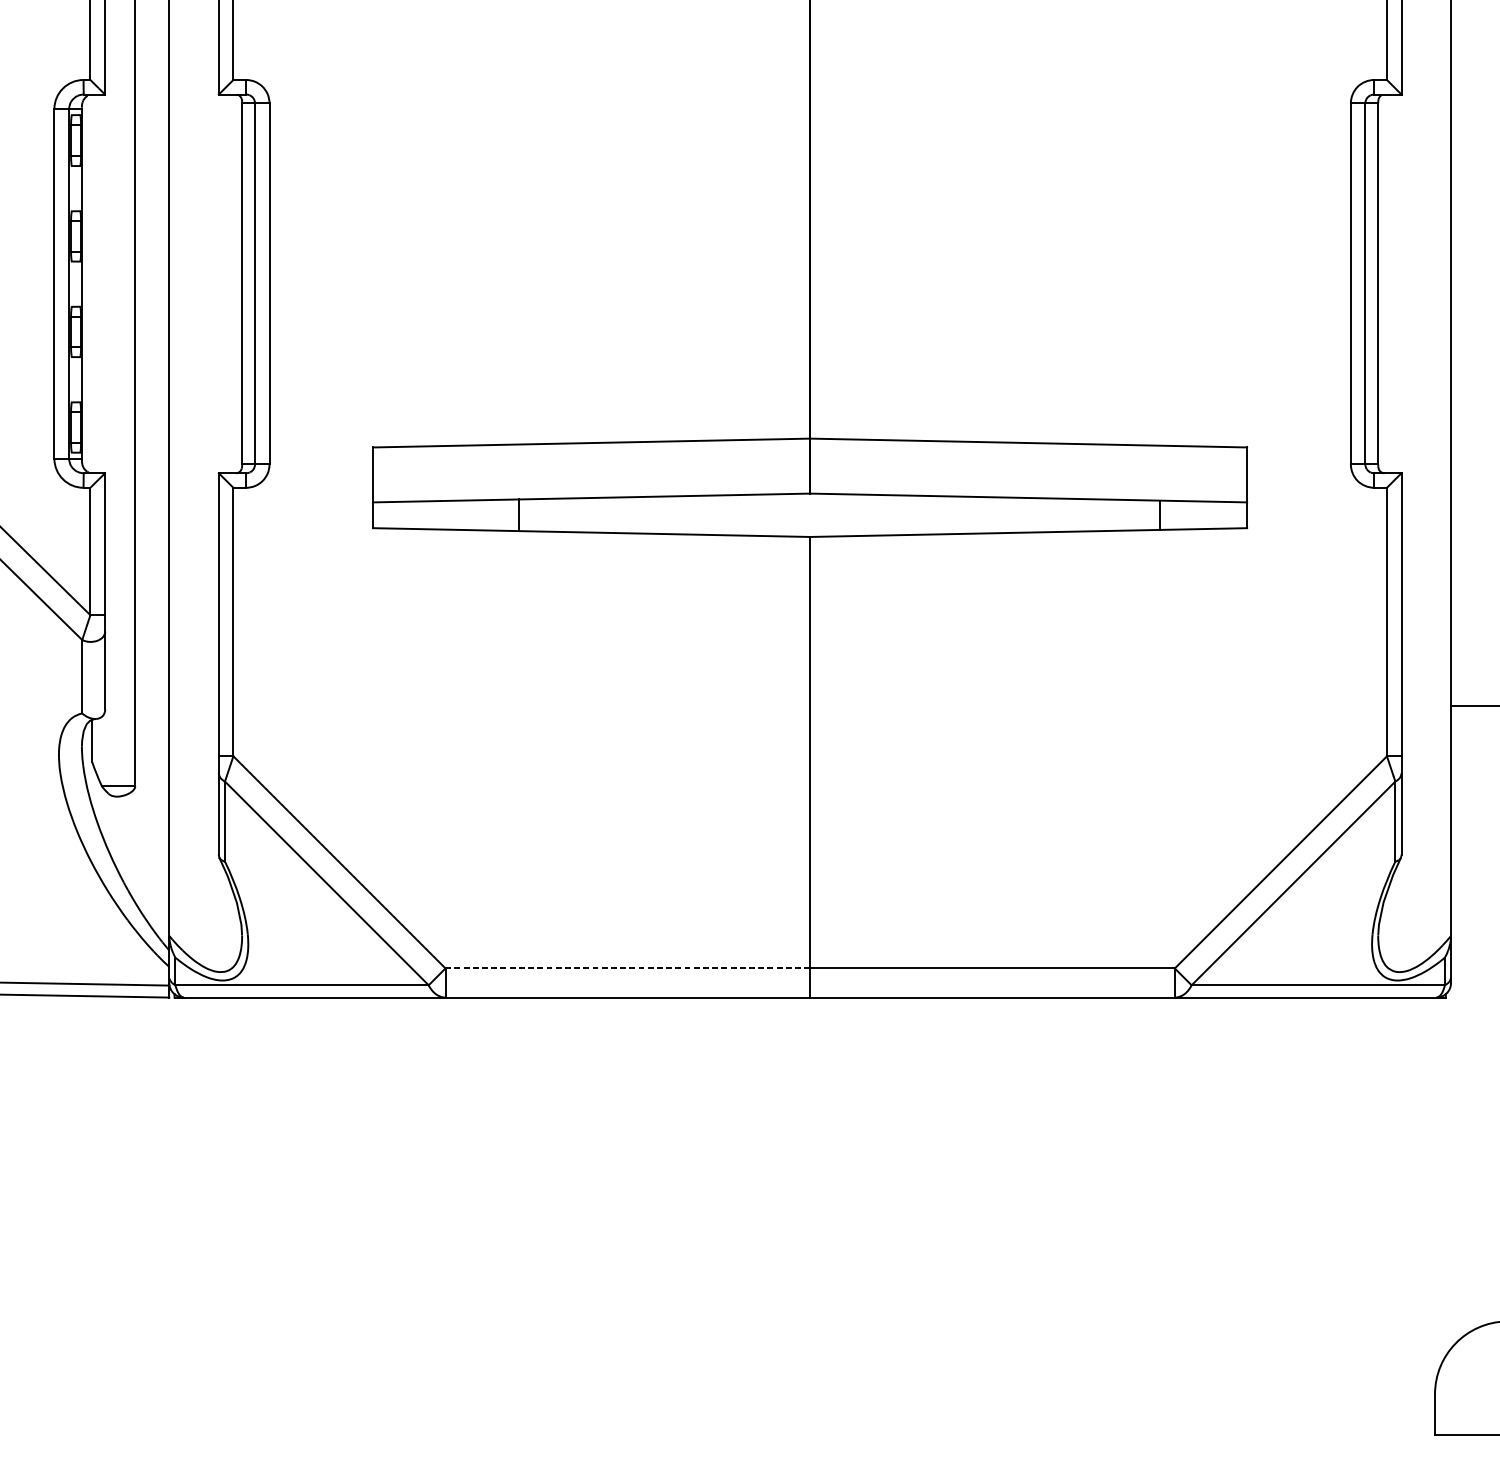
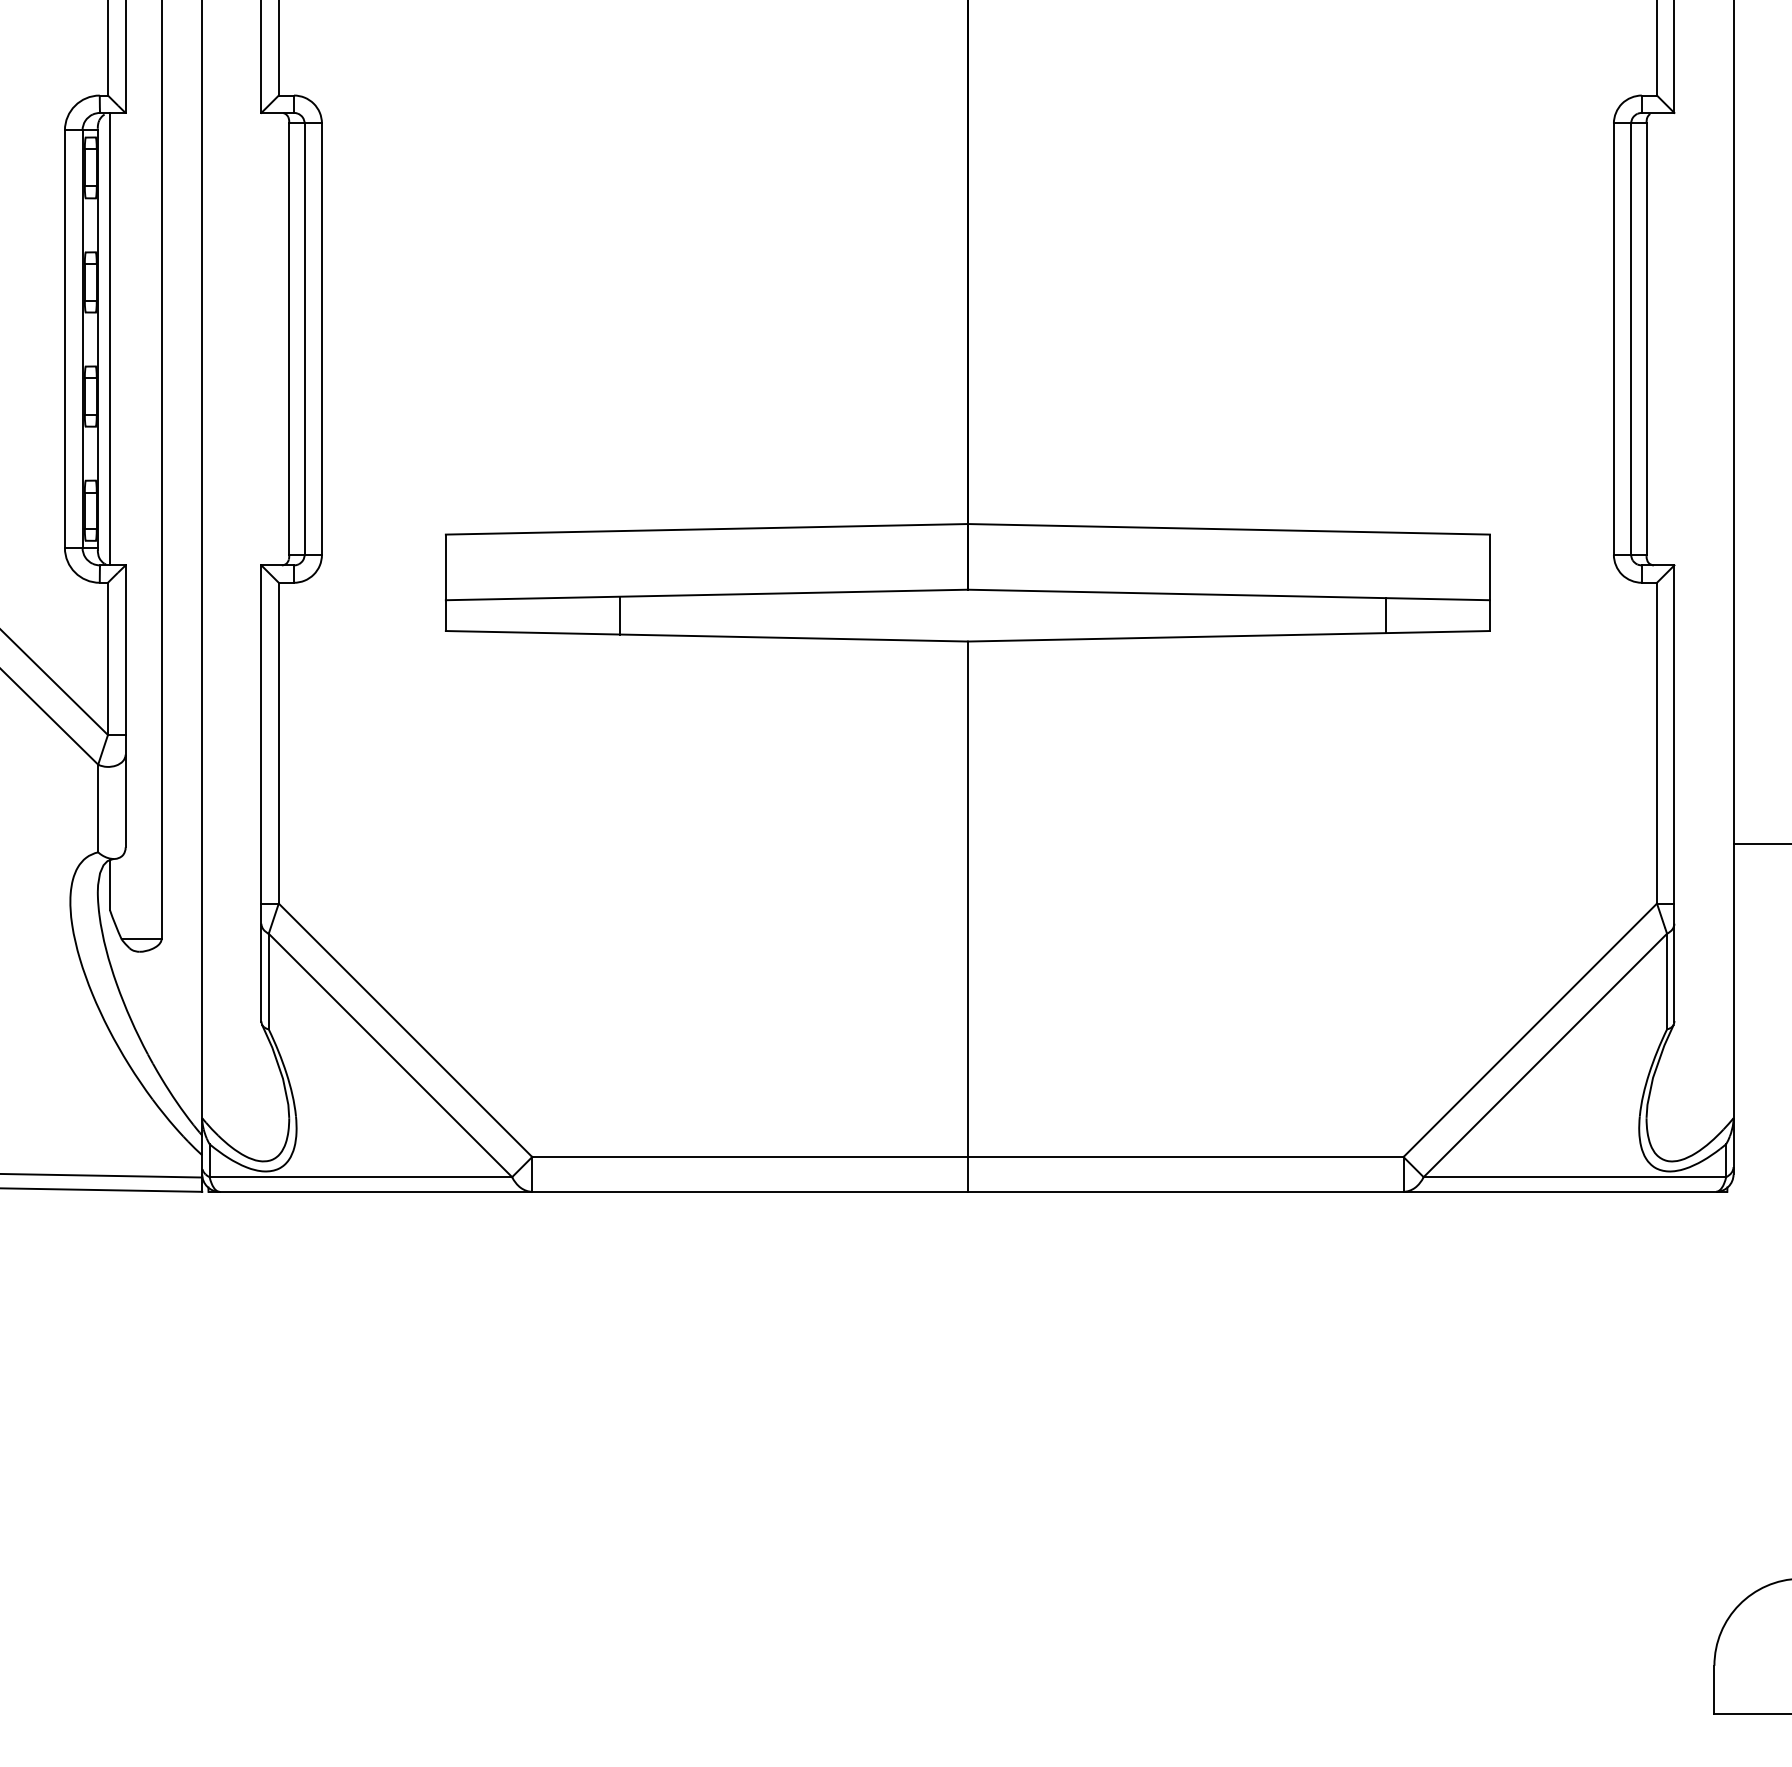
line: (91, 283) -> (109, 338), added
line: (628, 968) -> (750, 1157), dashed -> solid

